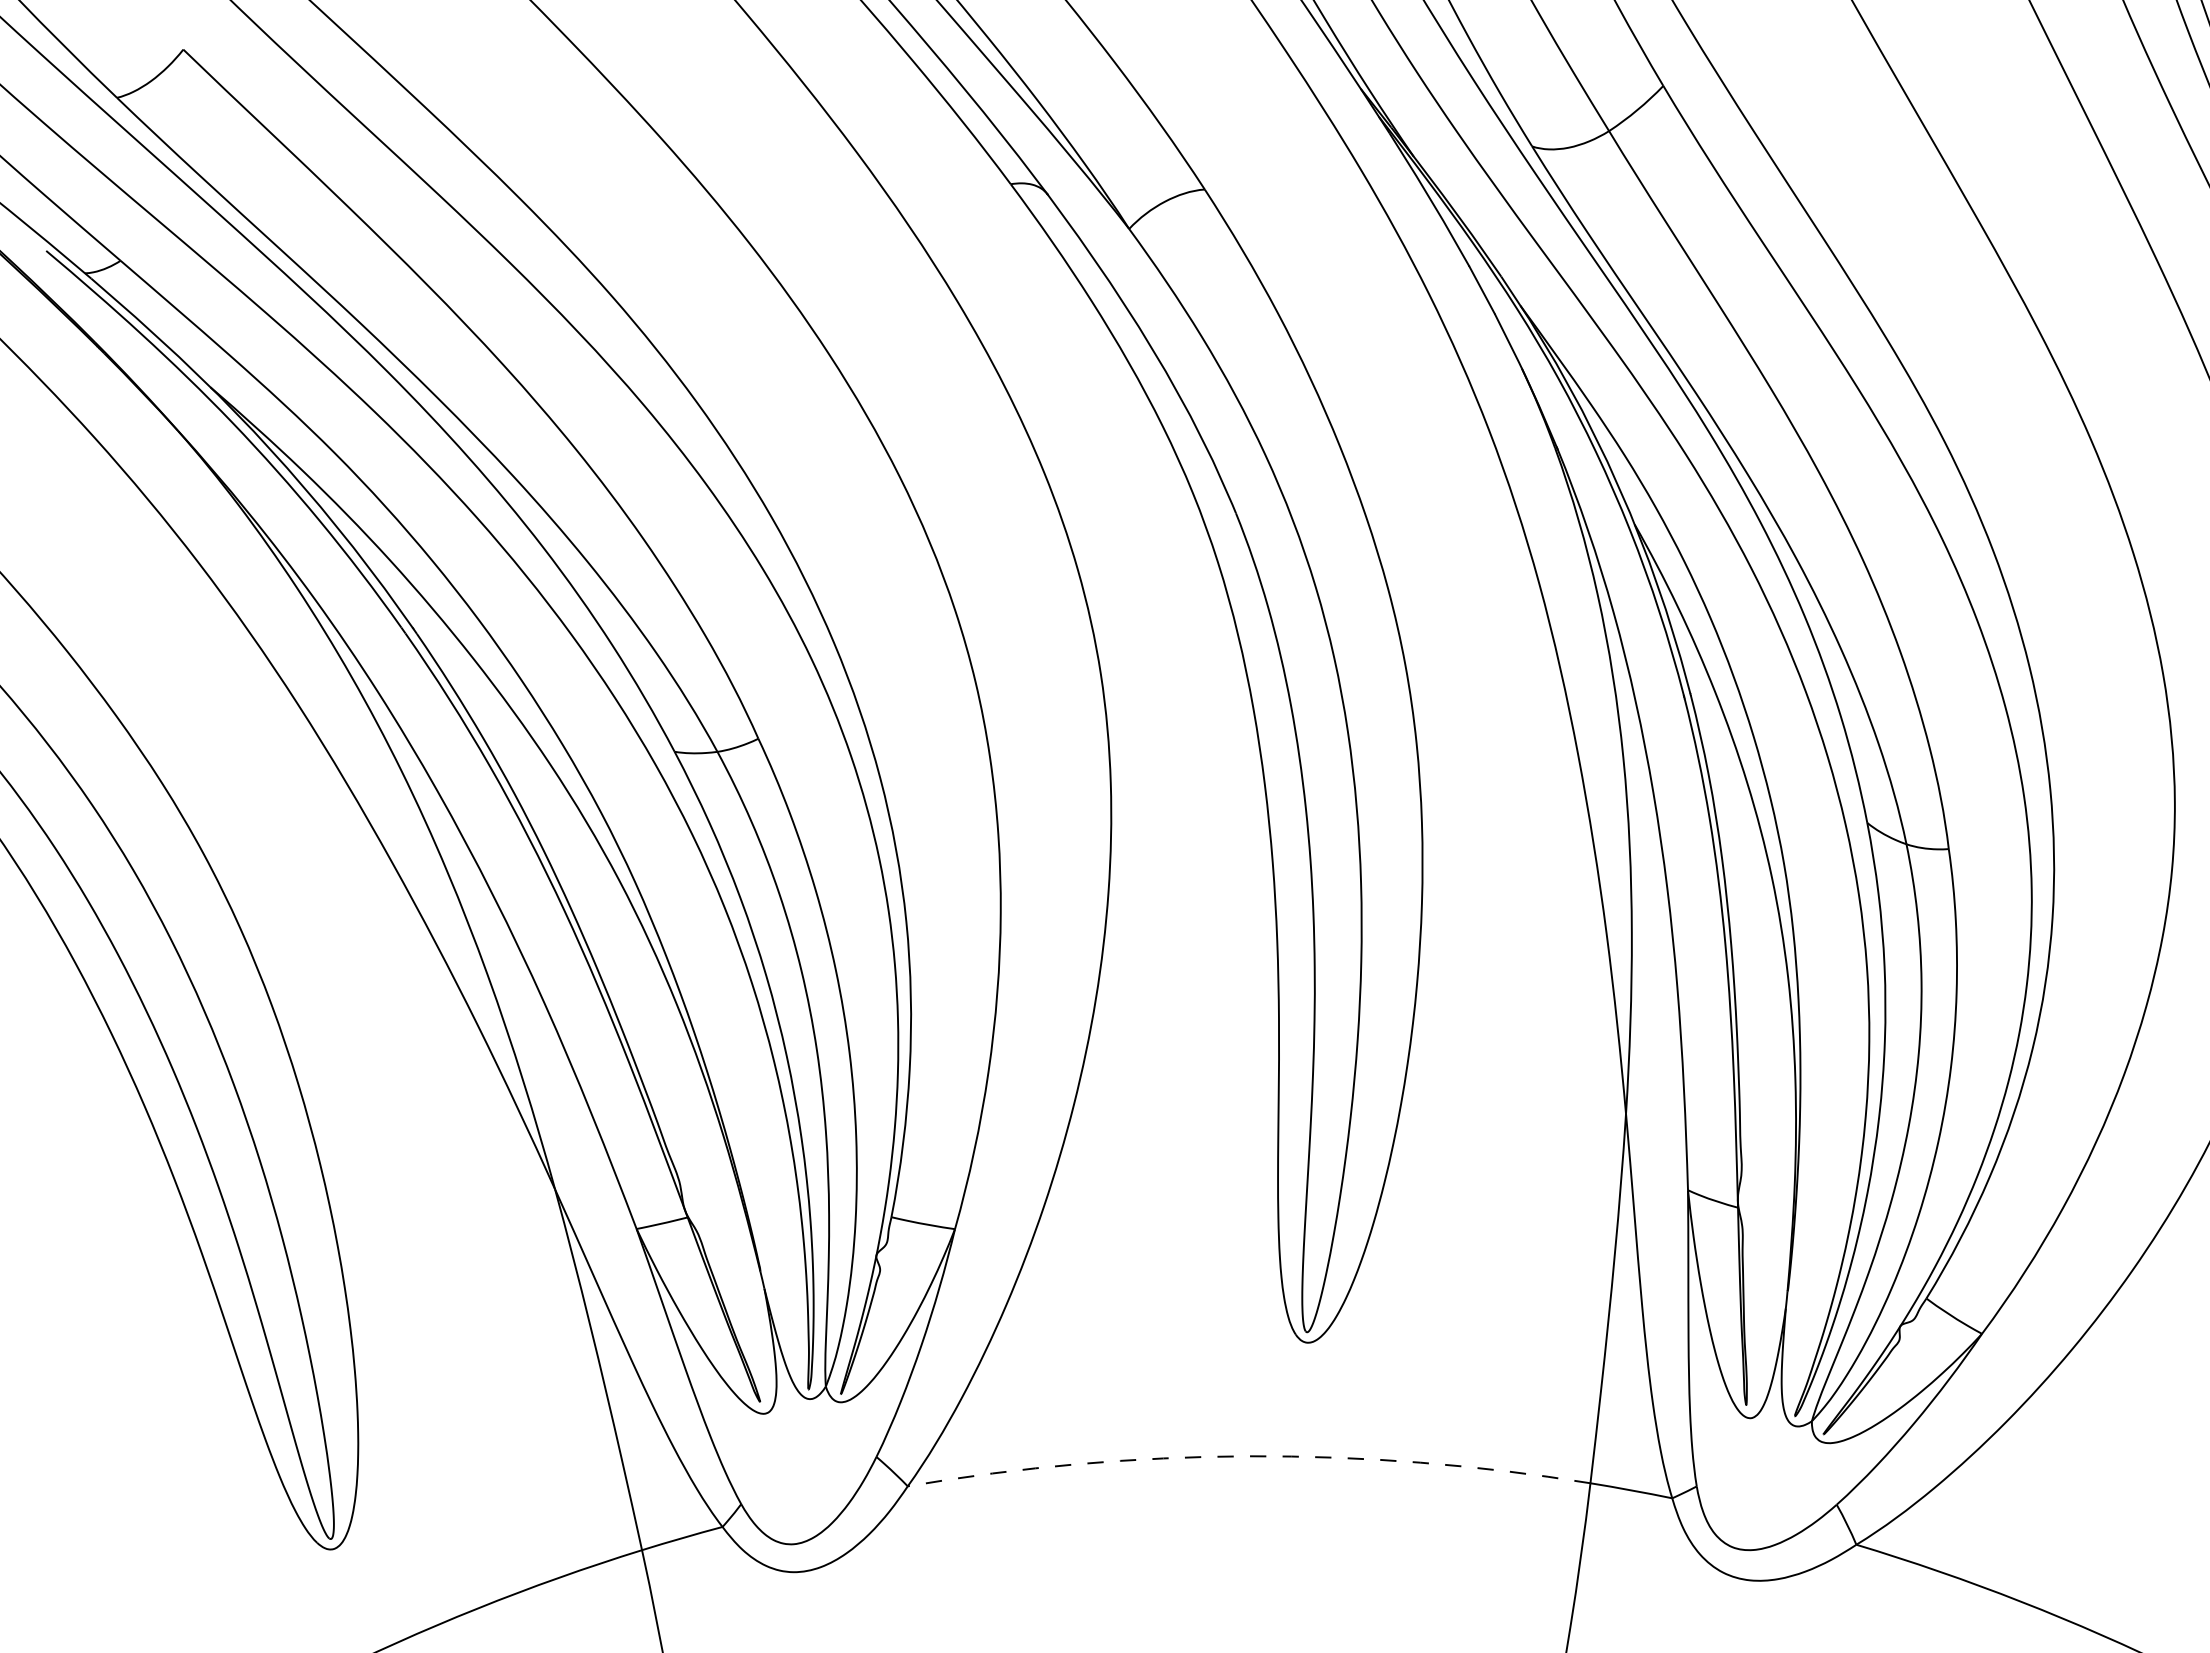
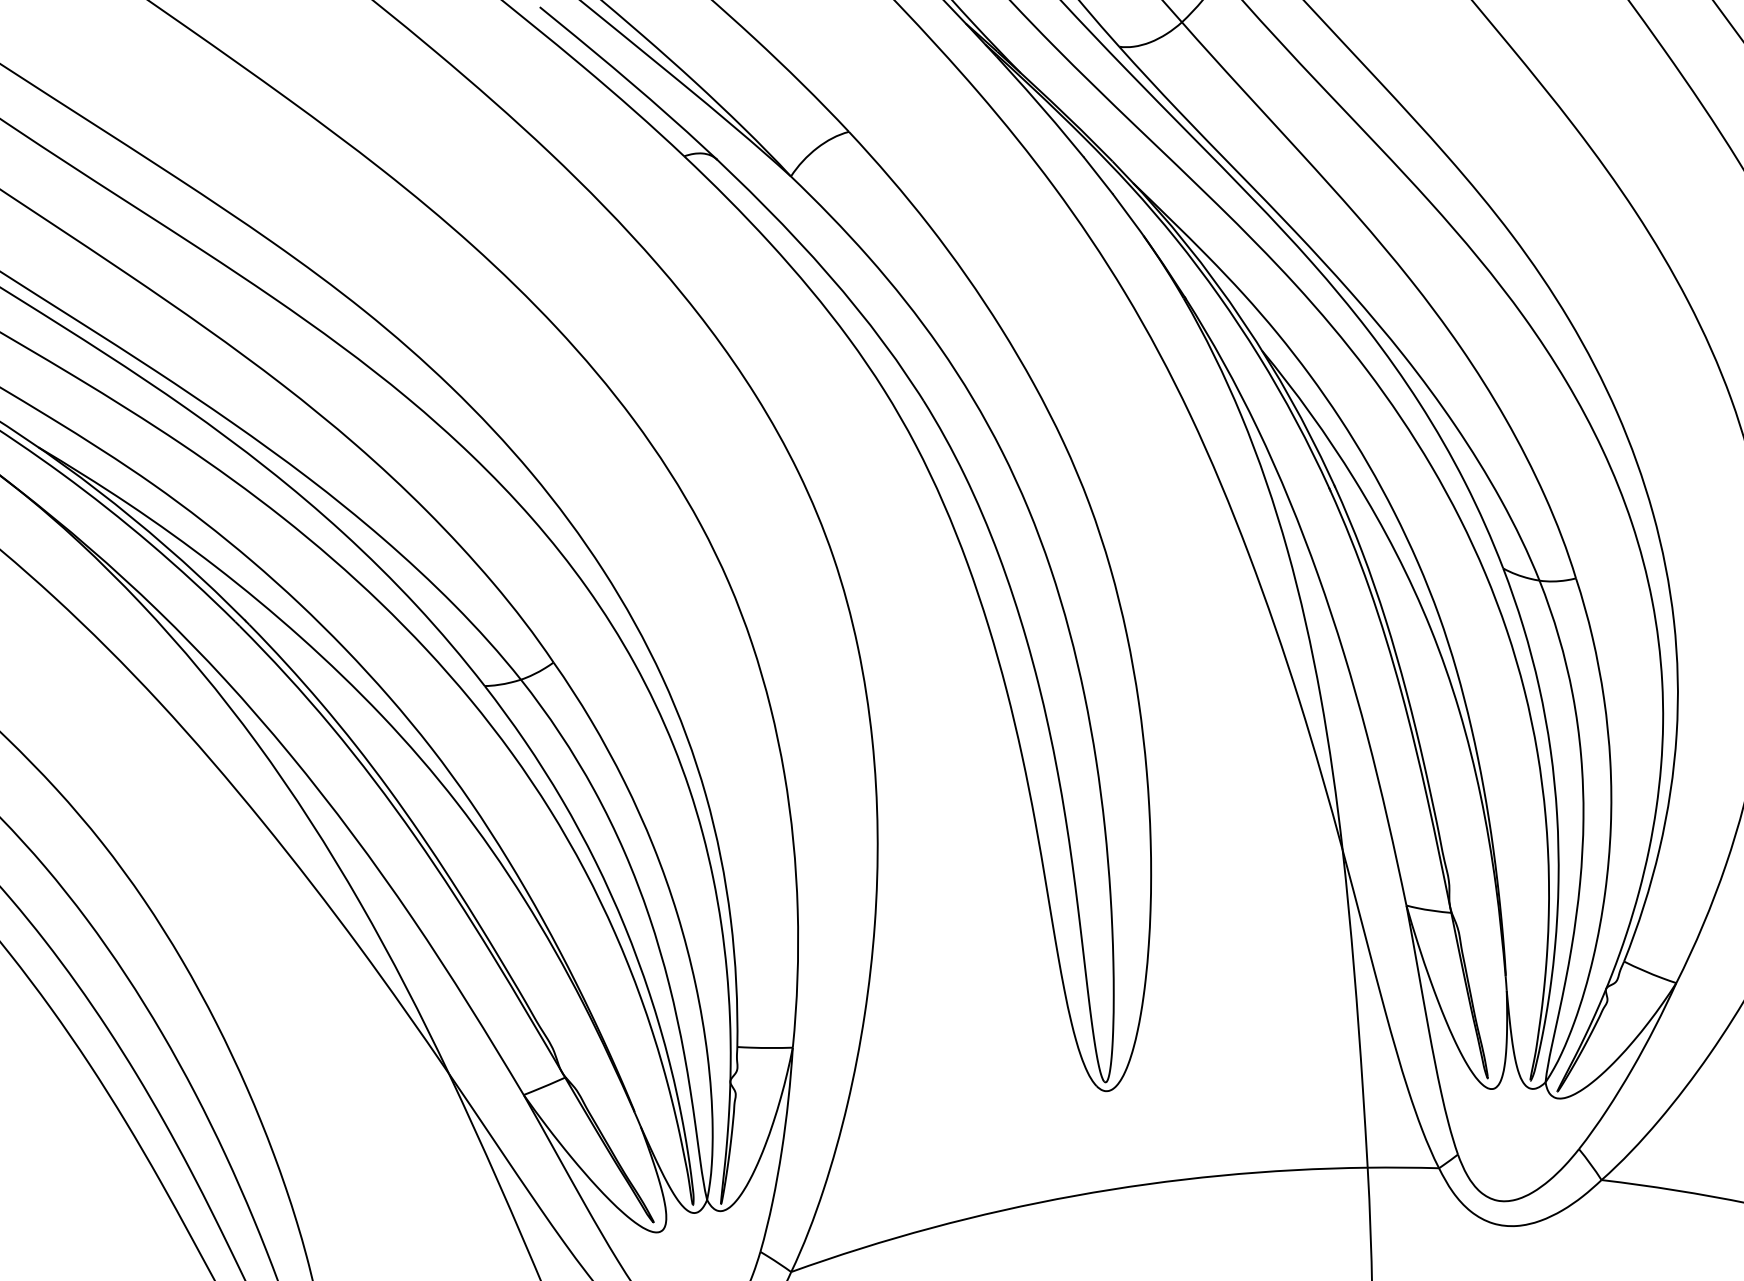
arc: (1249, 1456) -> (1075, 1195), dashed -> solid

